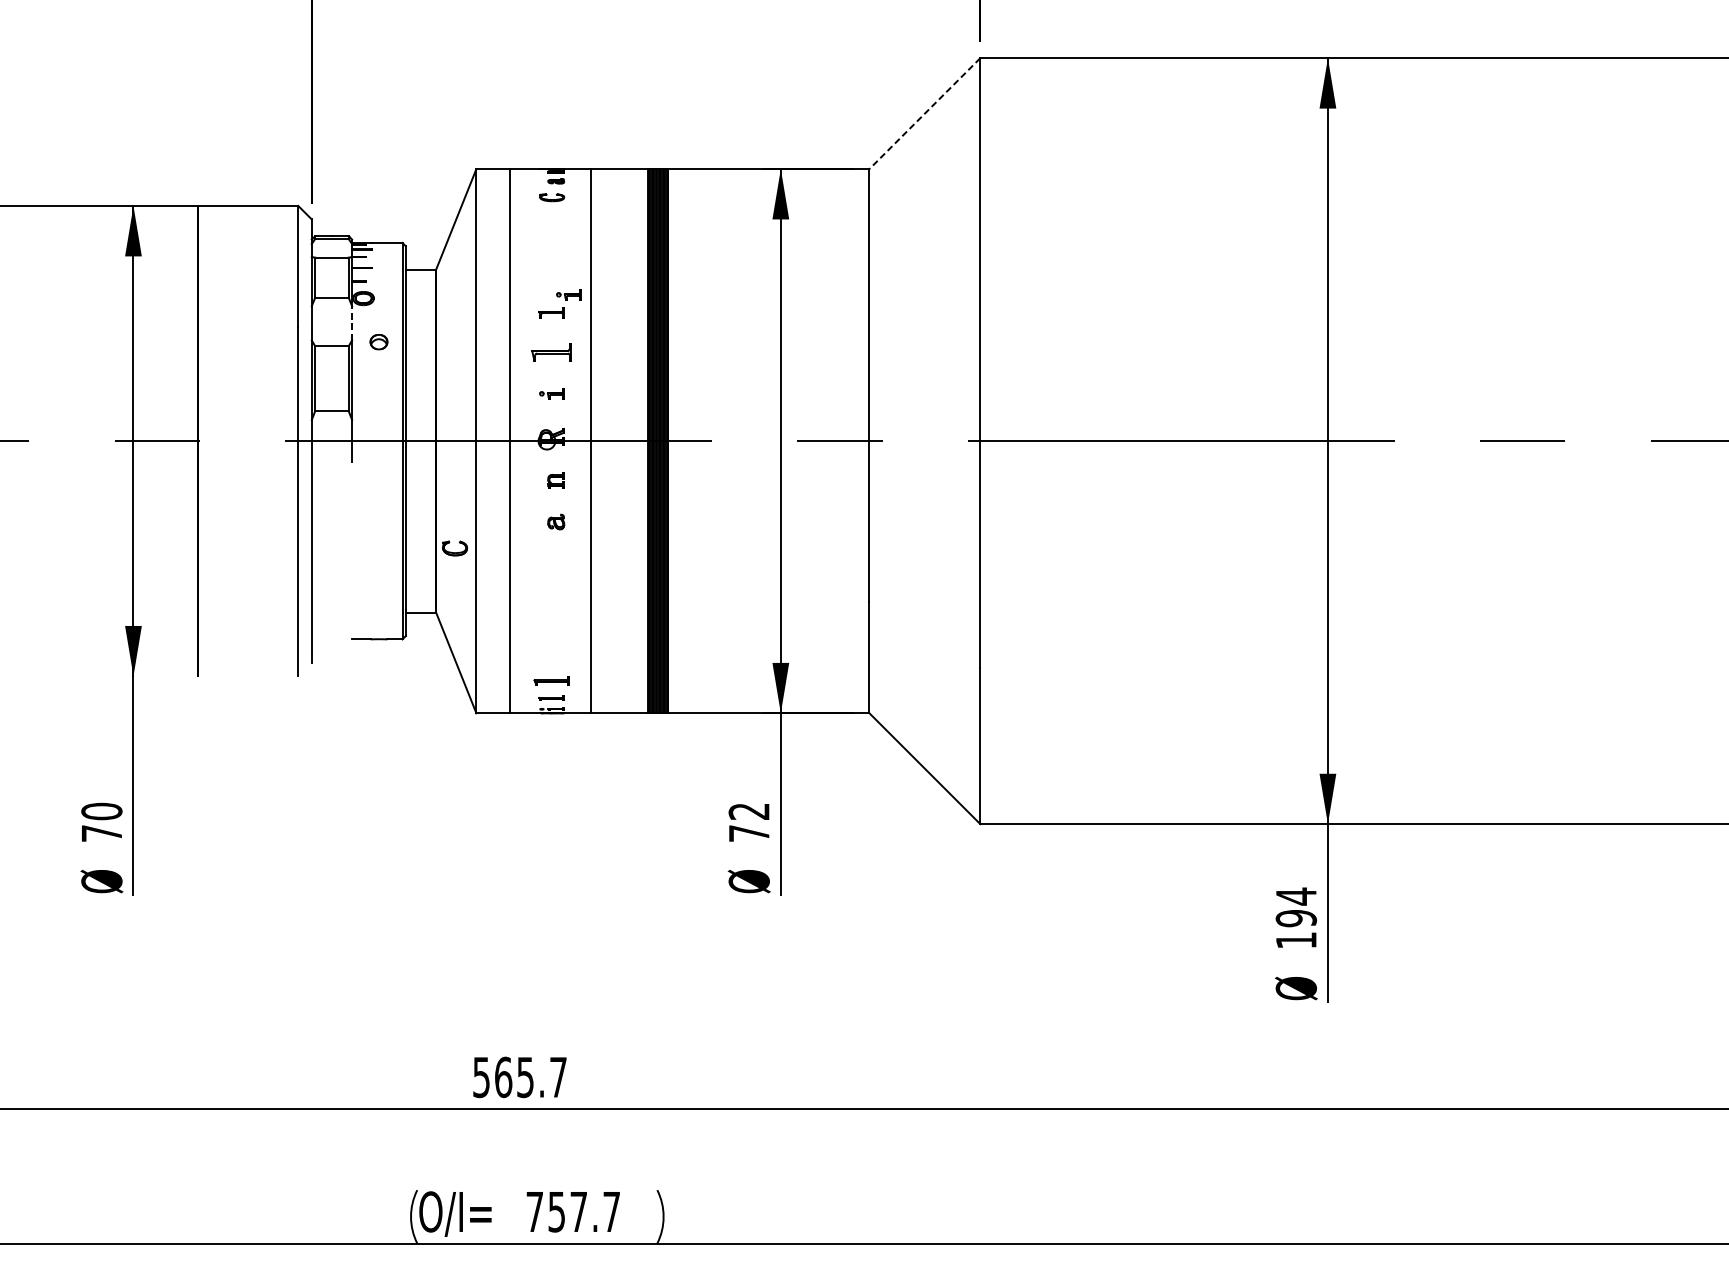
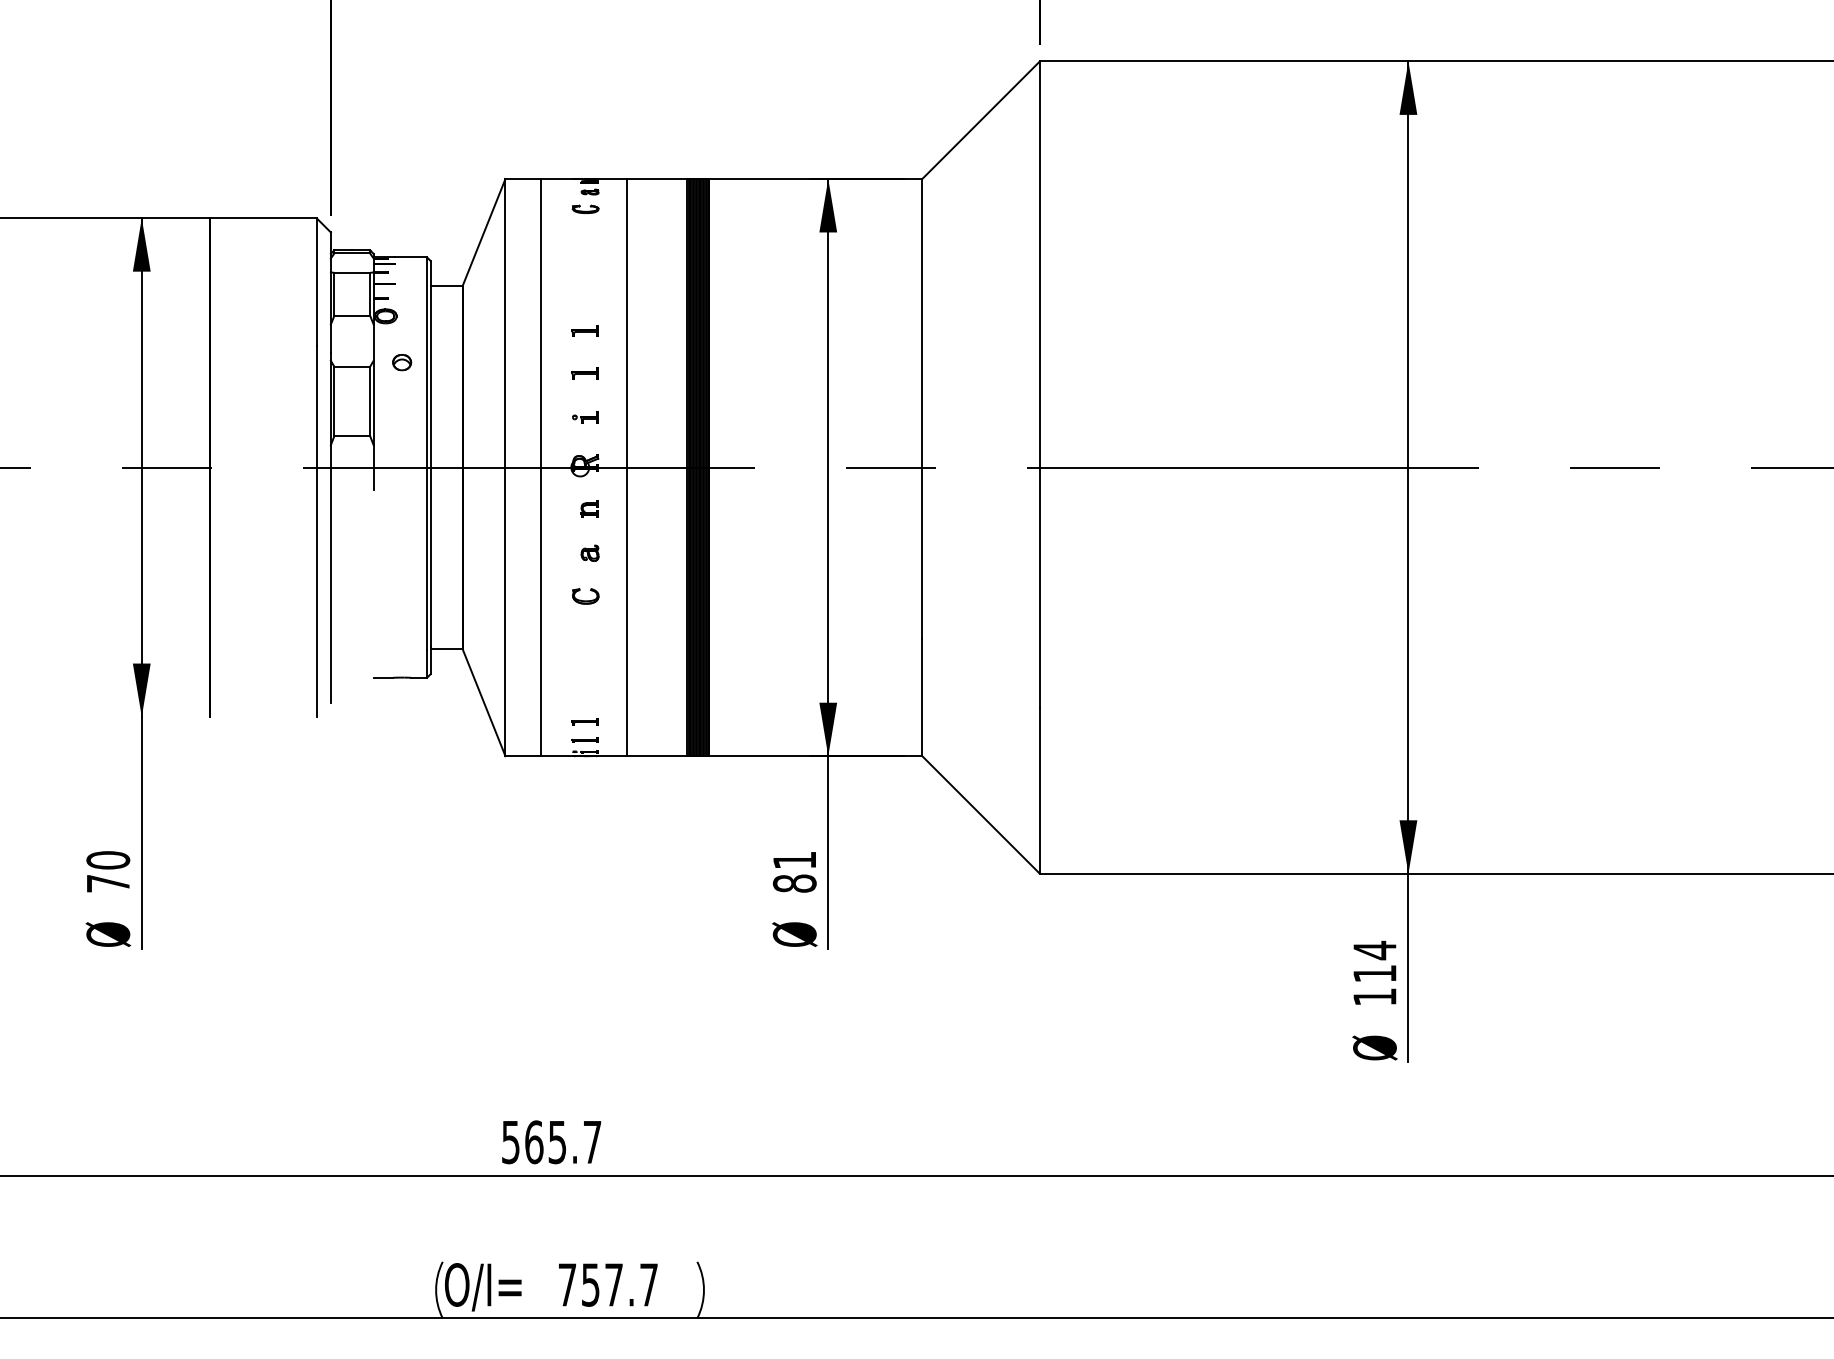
line: (924, 113) -> (980, 120), dashed -> solid
part: (568, 294) -> (603, 312), removed
line: (351, 323) -> (373, 342), dashed -> solid
part: (550, 352) -> (584, 373), size x0.62
part: (454, 548) -> (585, 596), moved
part: (550, 680) -> (584, 721), size x0.71
text: (748, 822) -> (794, 872), 72 -> 81
text: (1295, 918) -> (1374, 973), 194 -> 114

